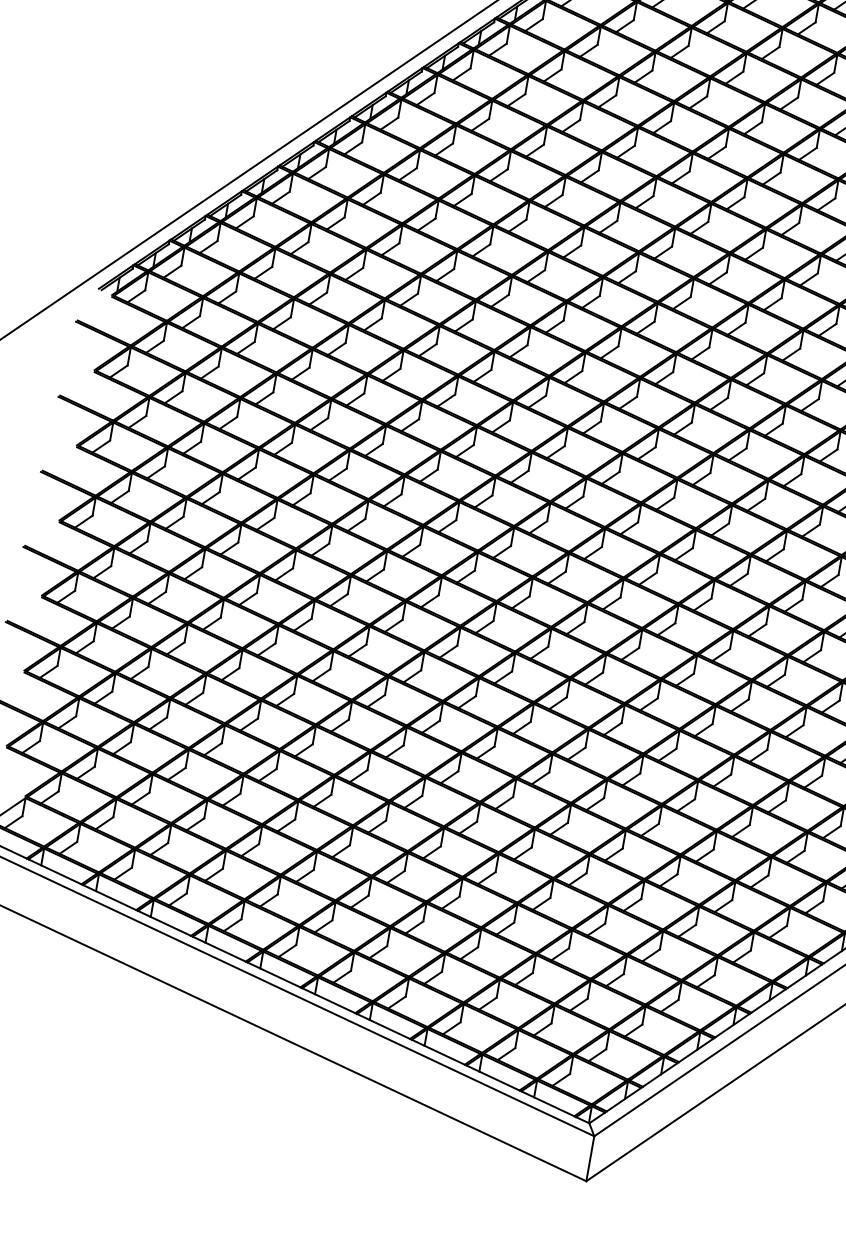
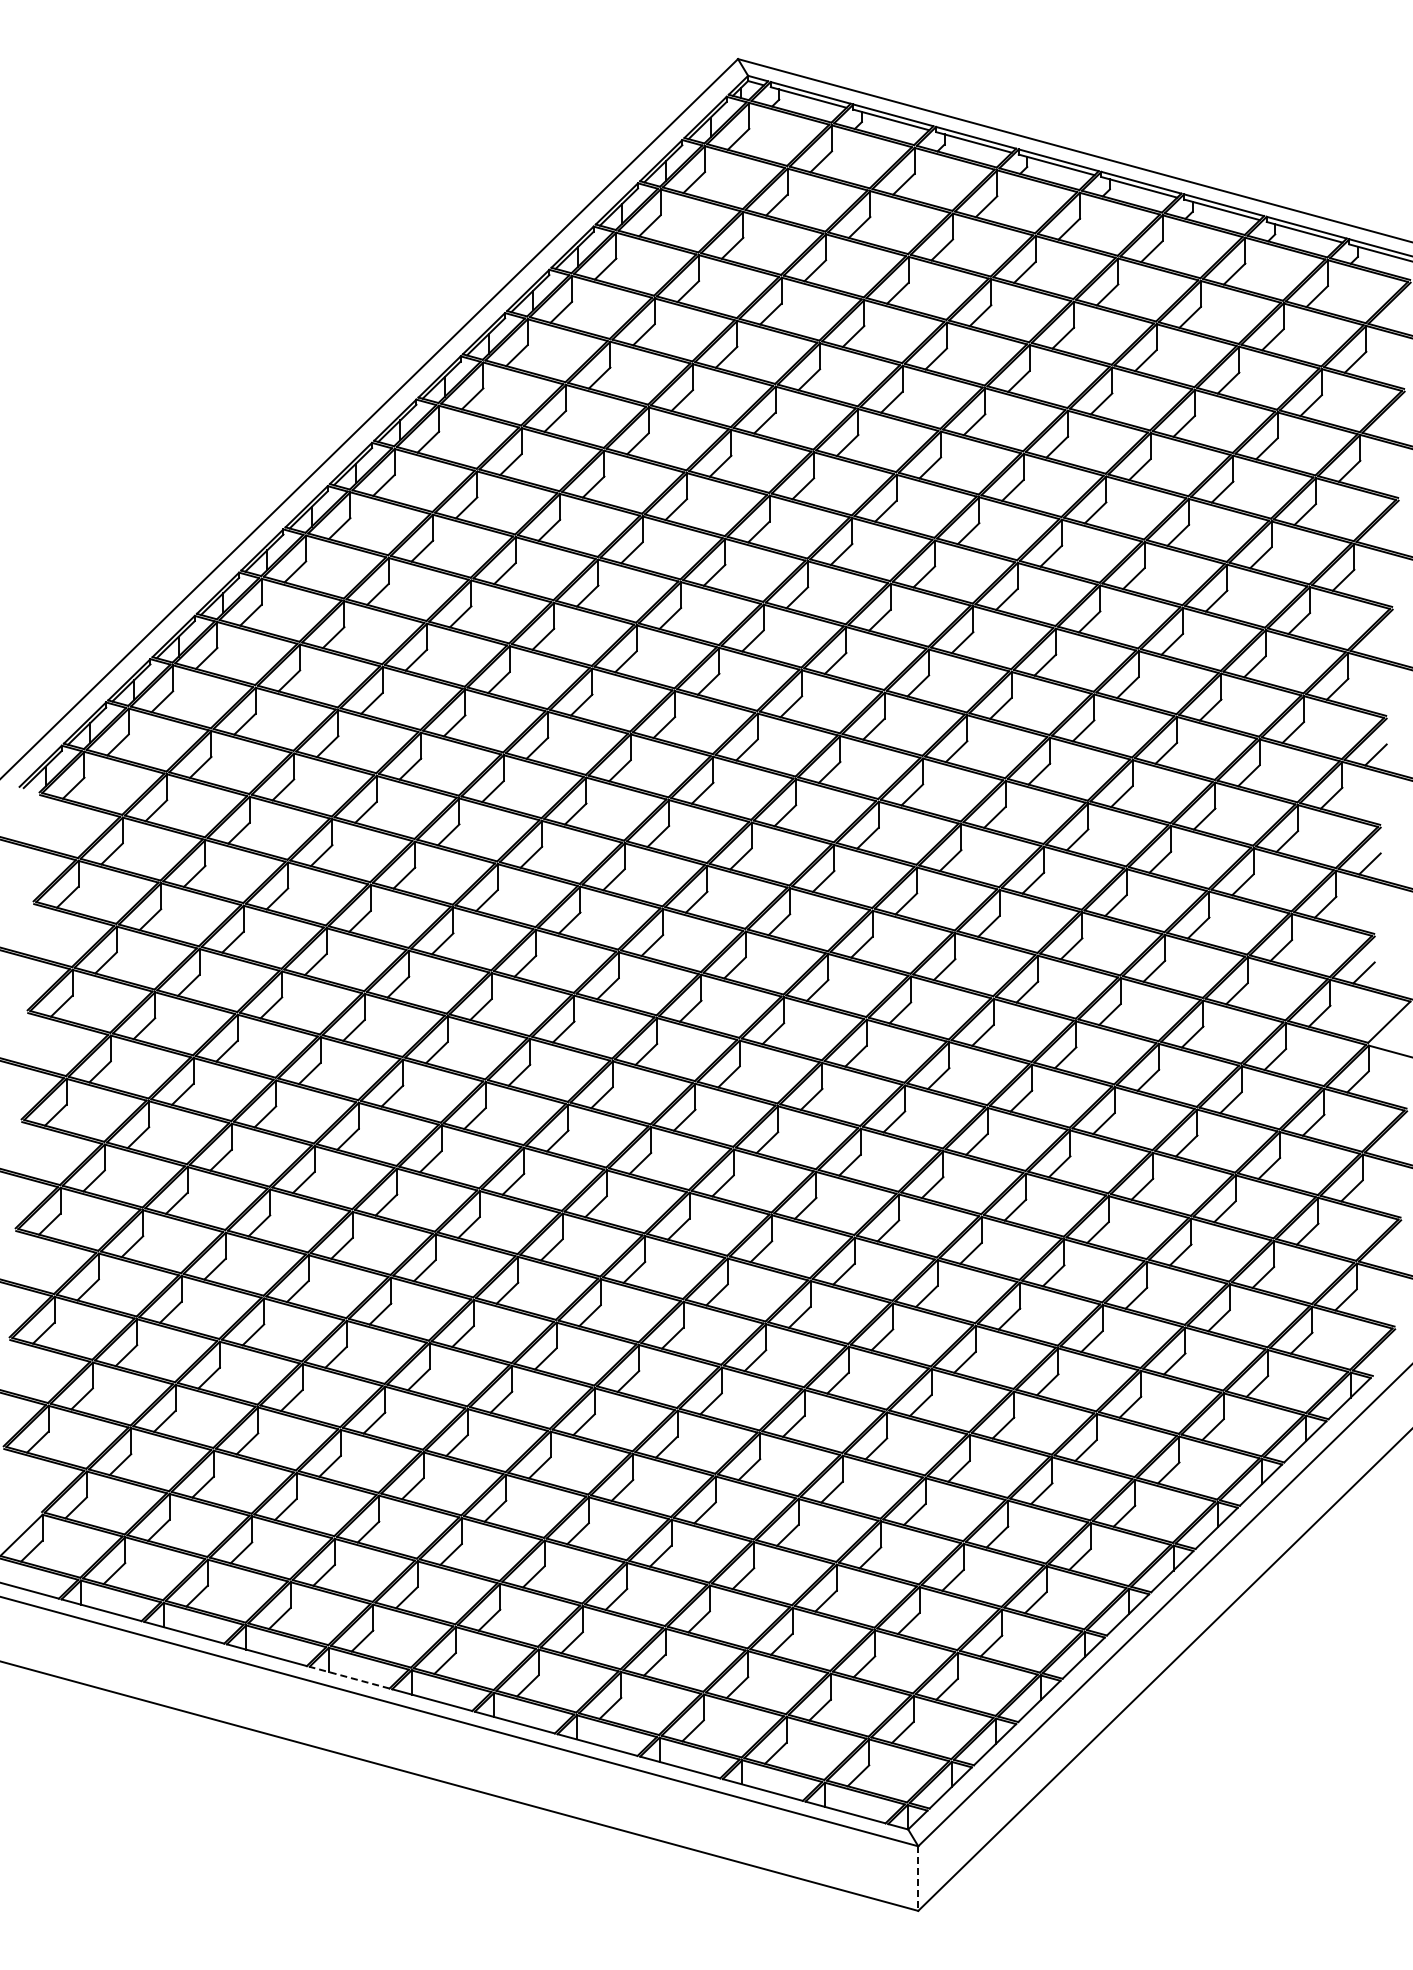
line: (219, 949) -> (349, 1677), solid -> dashed
line: (590, 1159) -> (918, 1879), solid -> dashed

